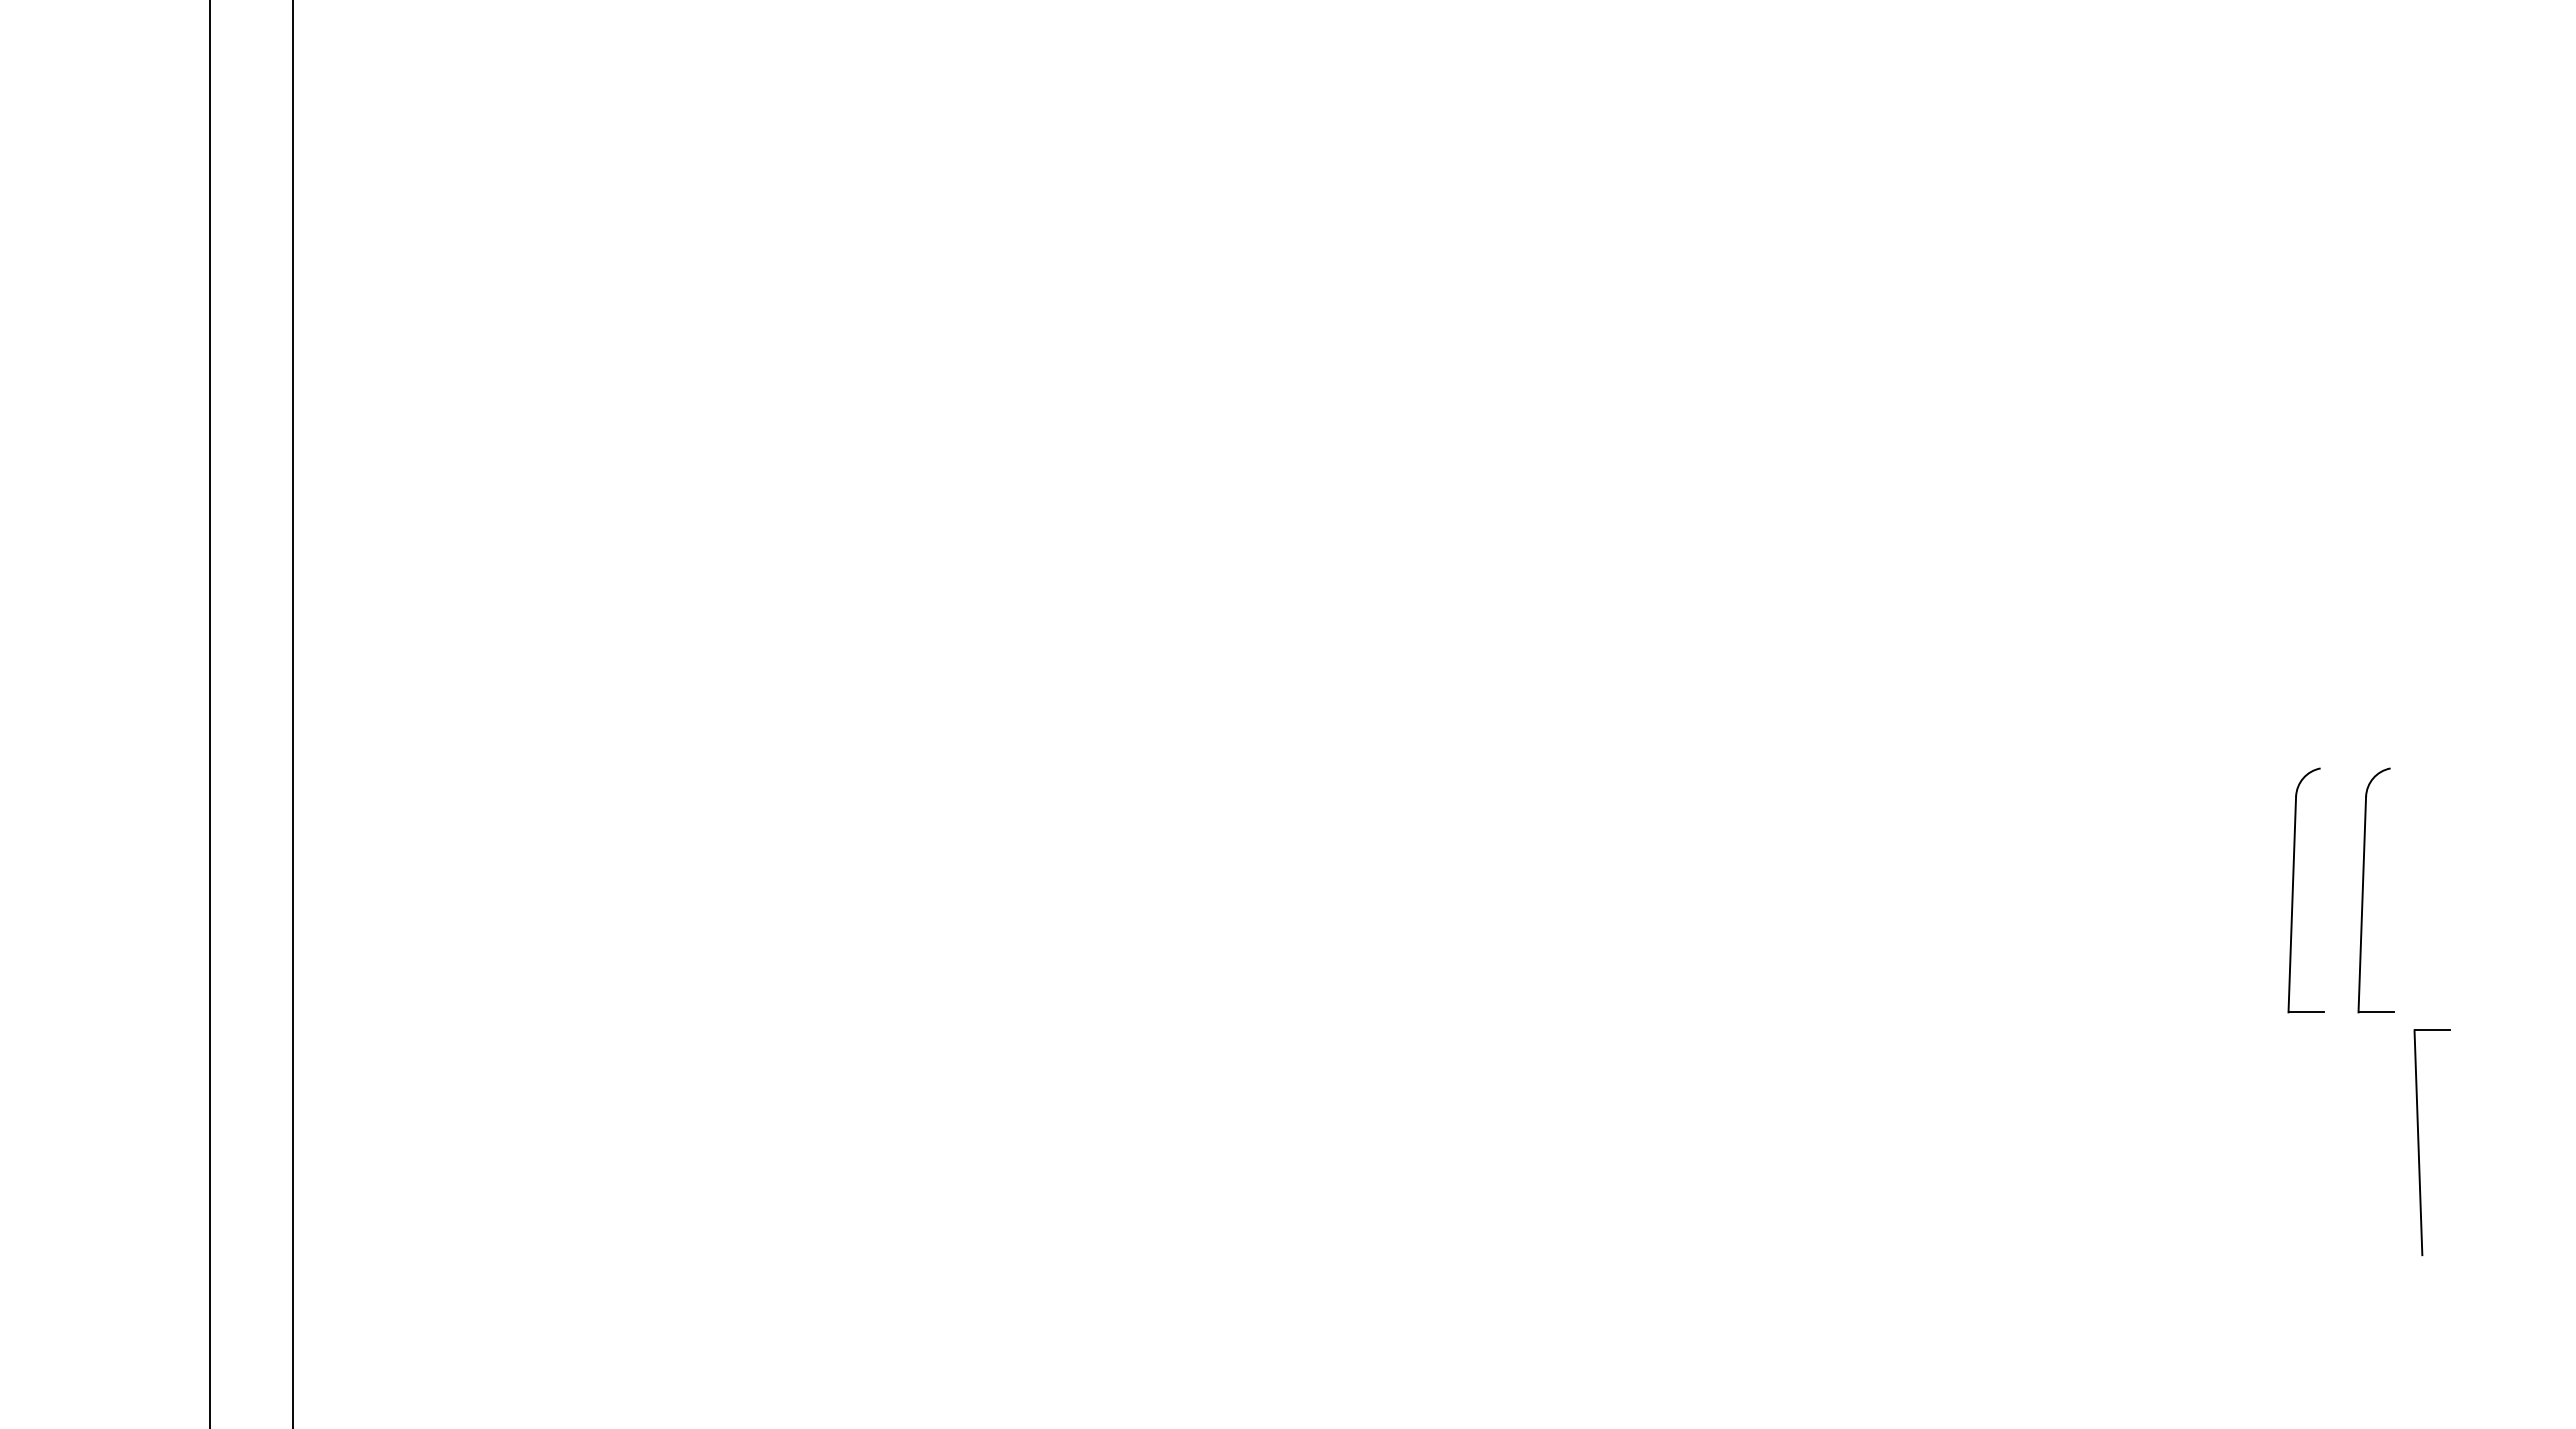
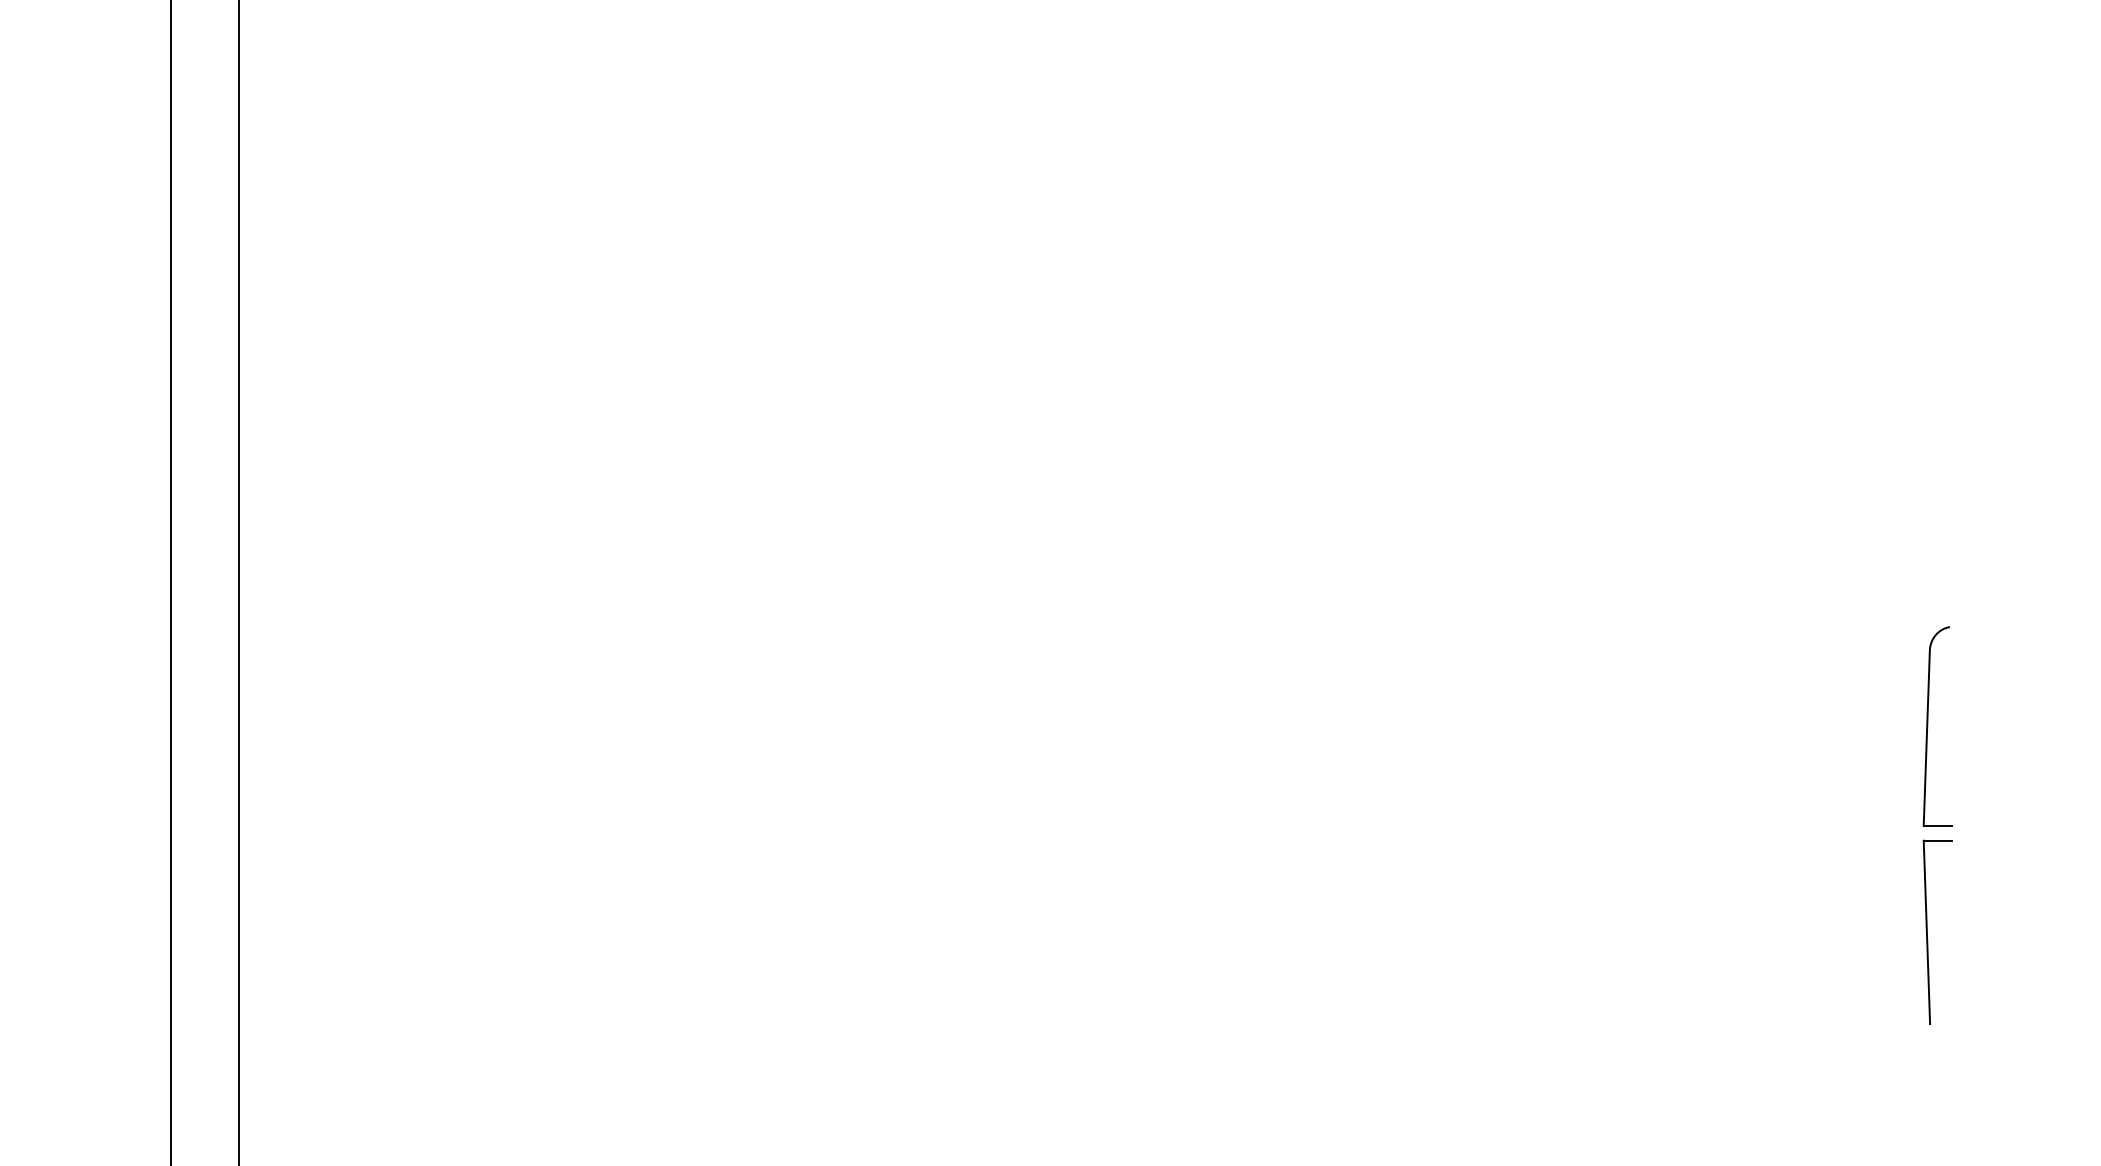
part: (2293, 890) -> (1870, 726), removed
part: (2419, 1142) -> (1927, 932), moved

